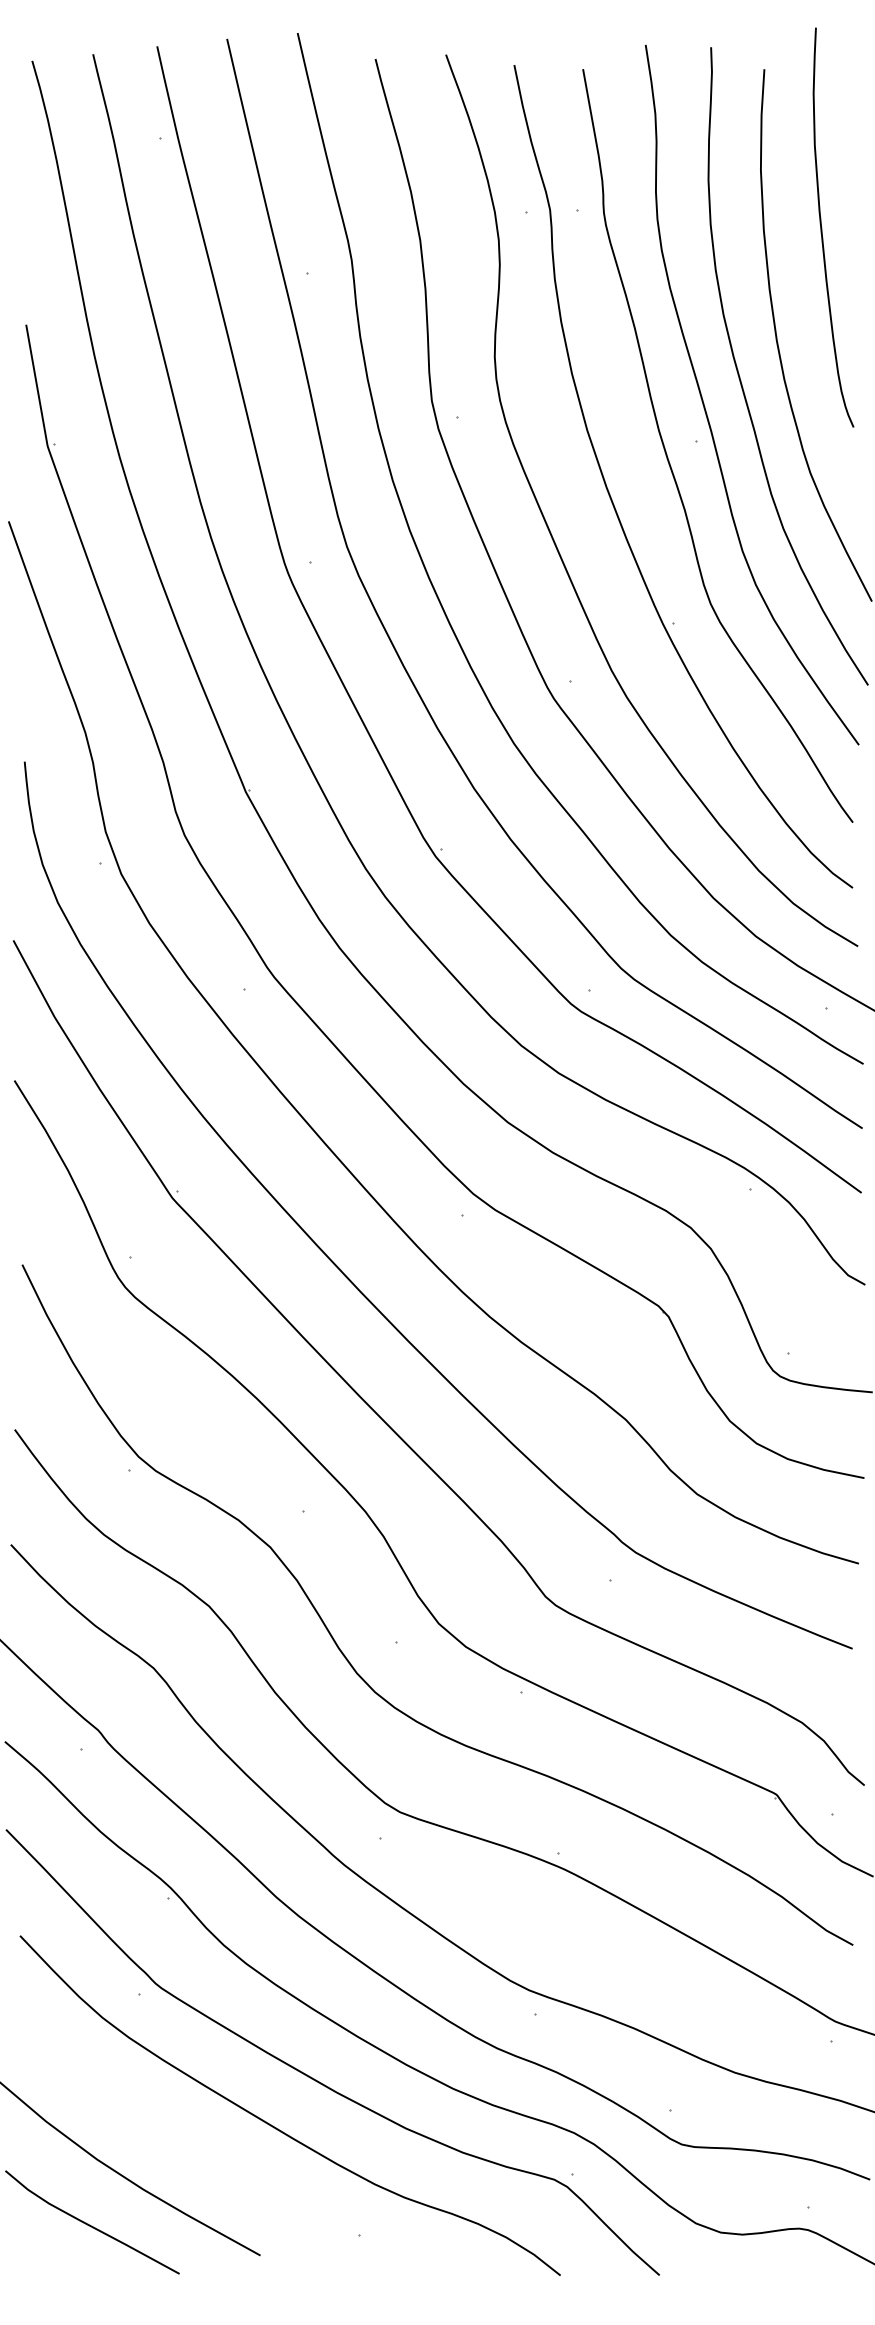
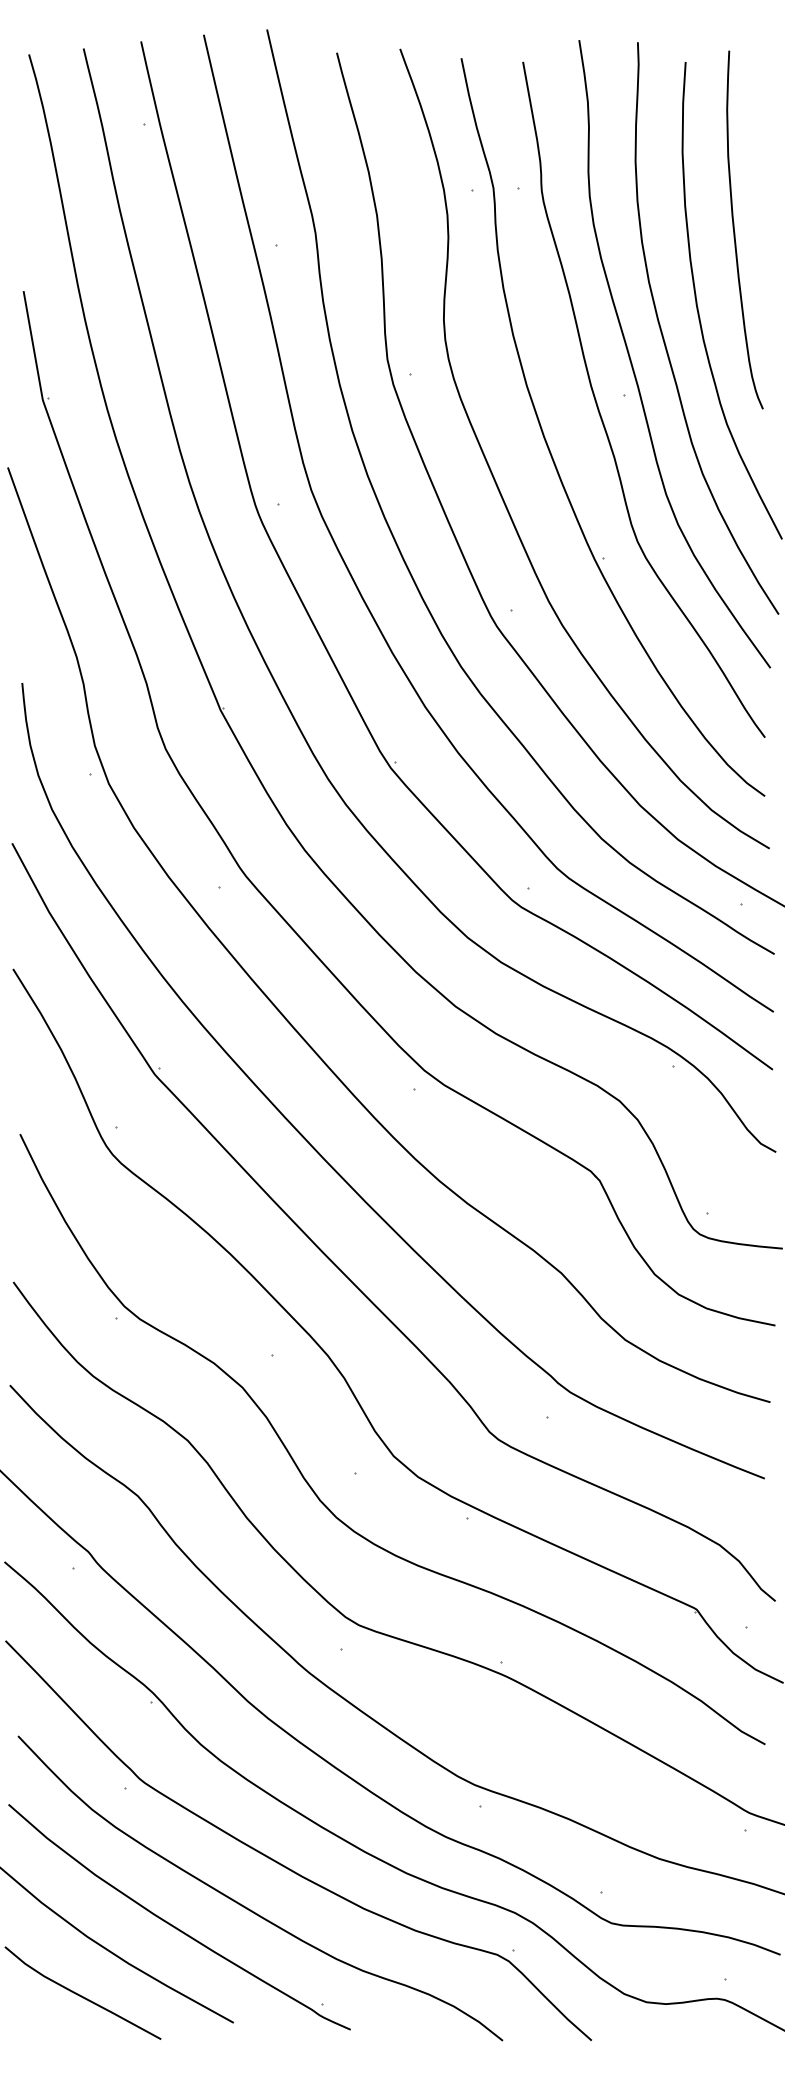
curve: (822, 227) -> (735, 229), moved
curve: (194, 2147) -> (174, 1925), added

